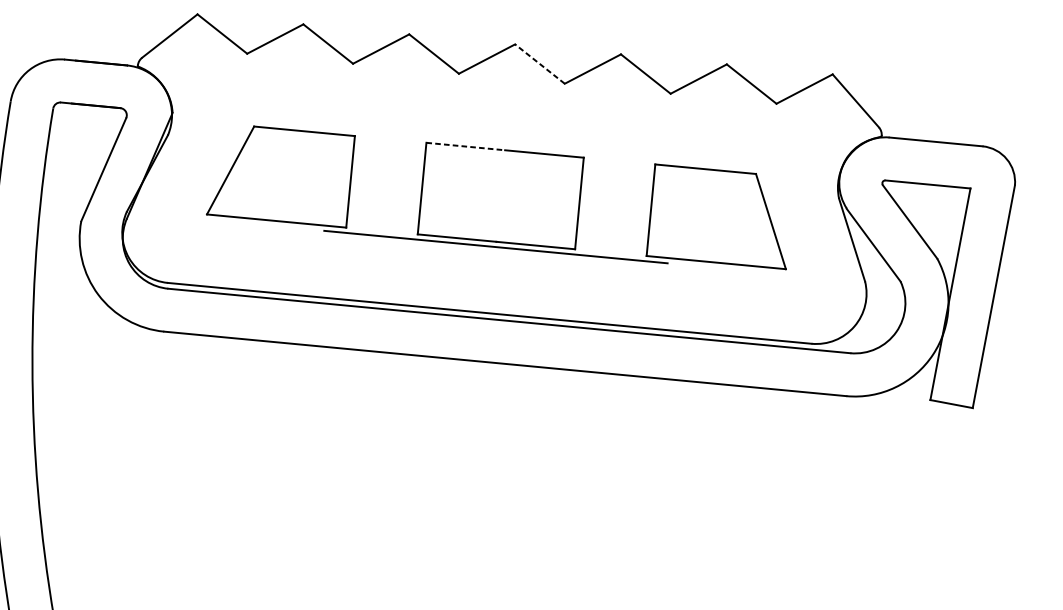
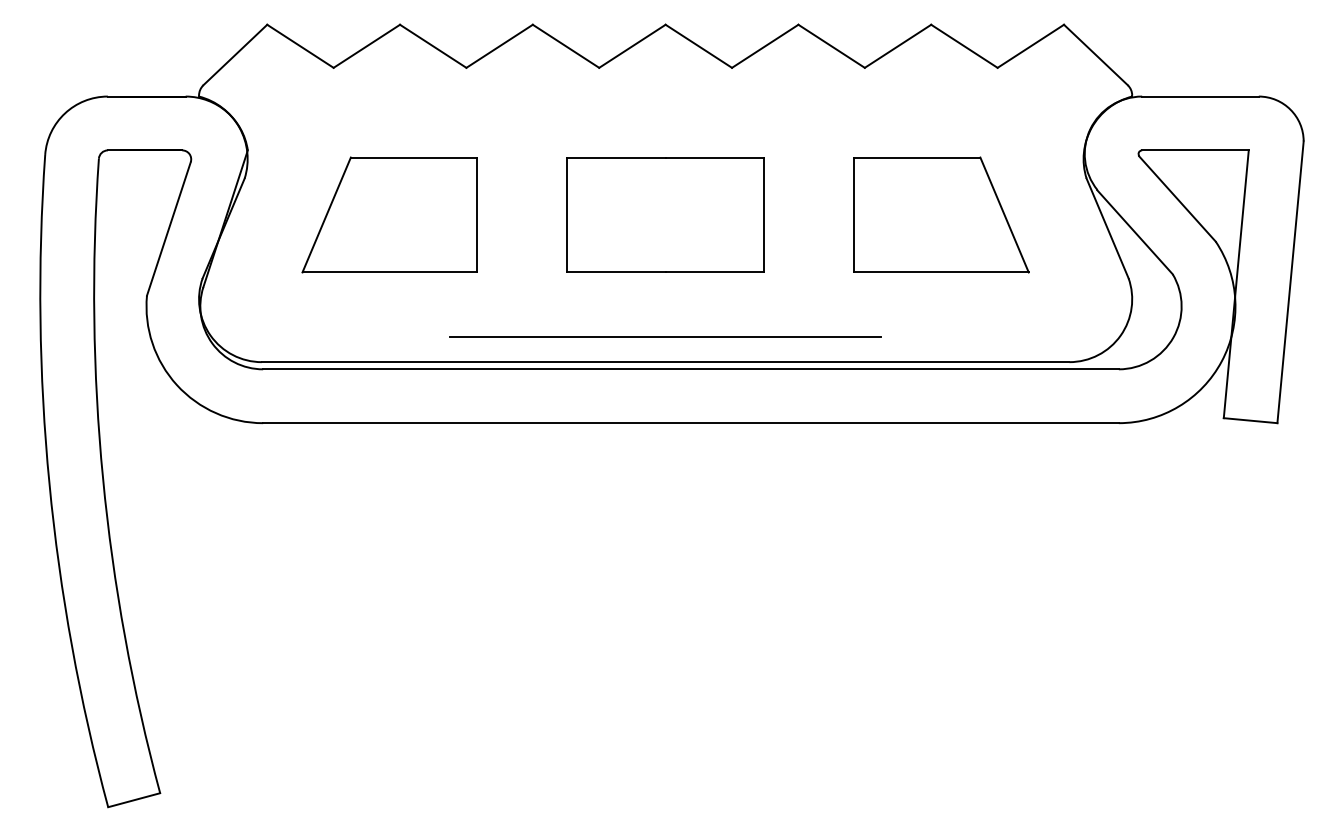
line: (539, 64) -> (698, 46), dashed -> solid
line: (465, 146) -> (616, 157), dashed -> solid
line: (495, 246) -> (665, 336), moved

